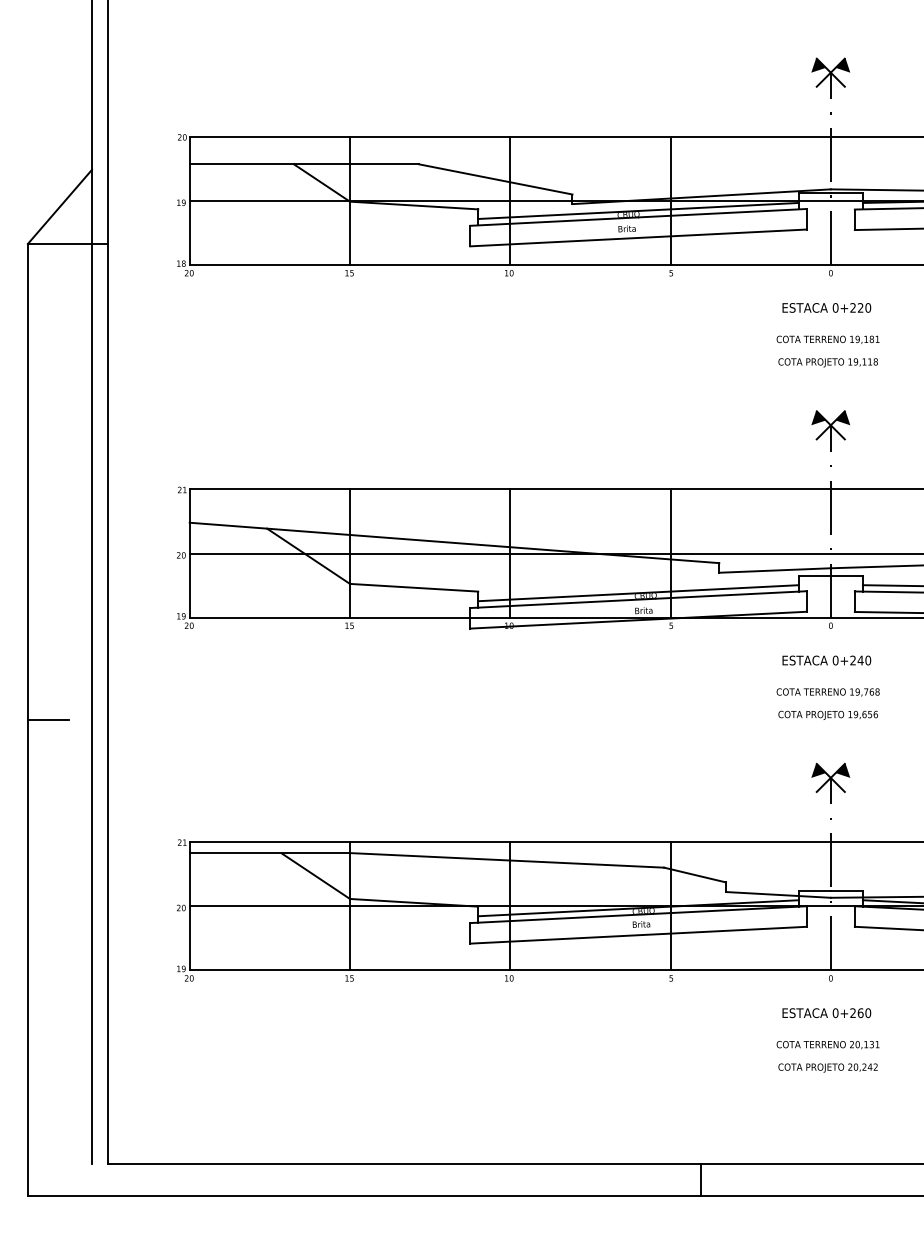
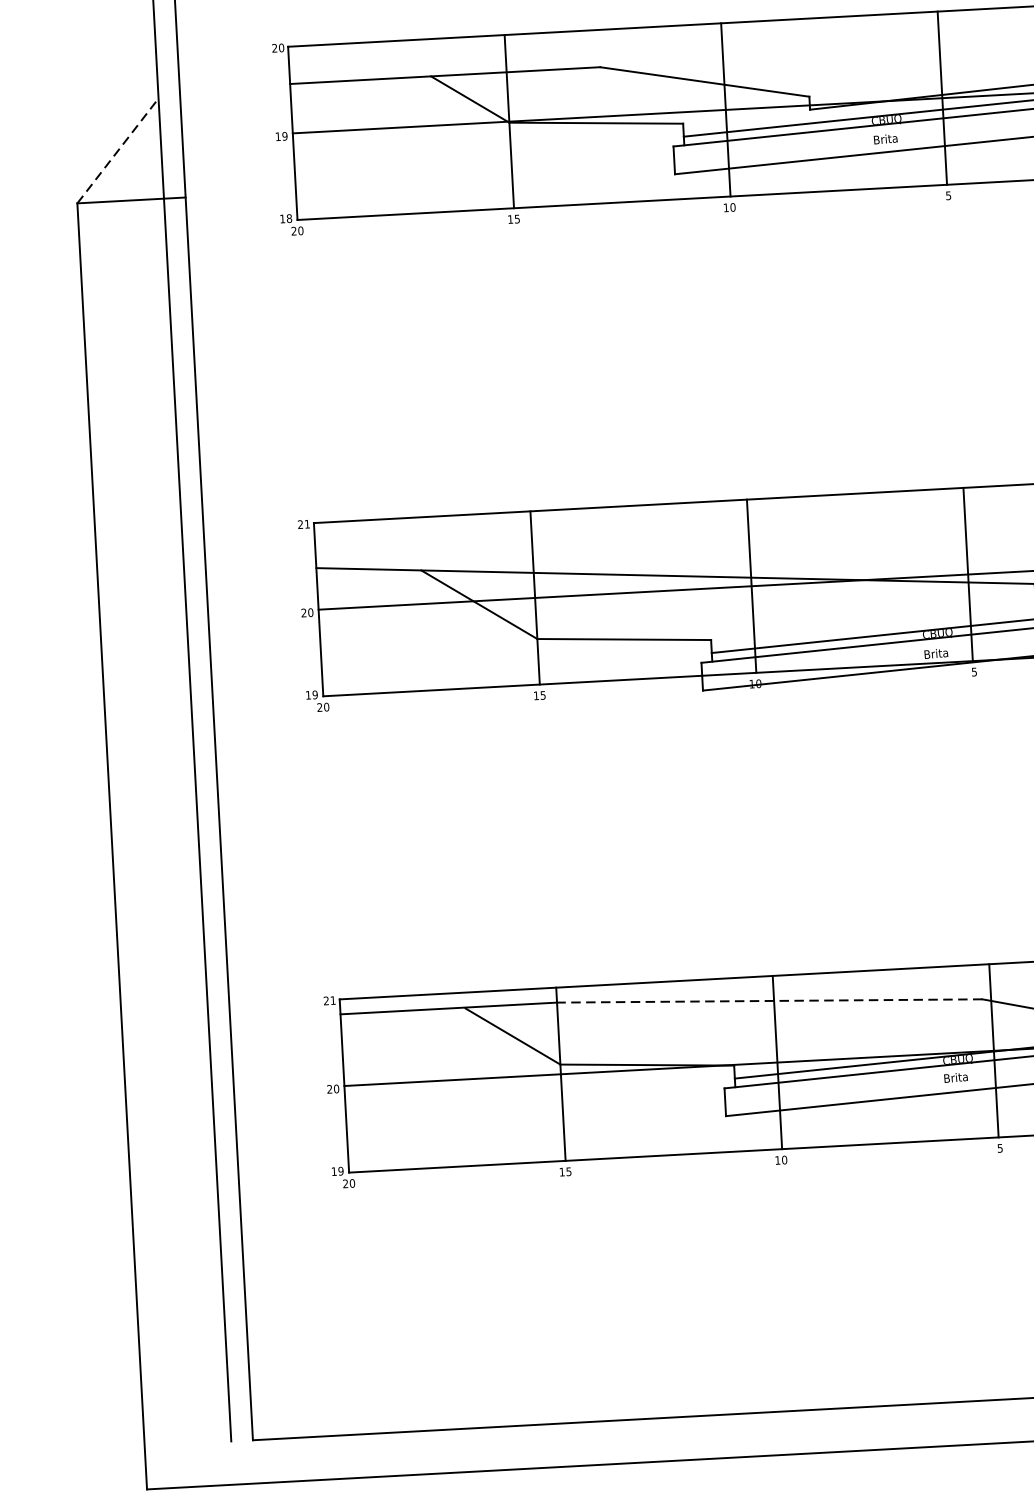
line: (60, 206) -> (118, 150), solid -> dashed
line: (48, 719) -> (140, 844), removed
line: (506, 860) -> (768, 1001), solid -> dashed

